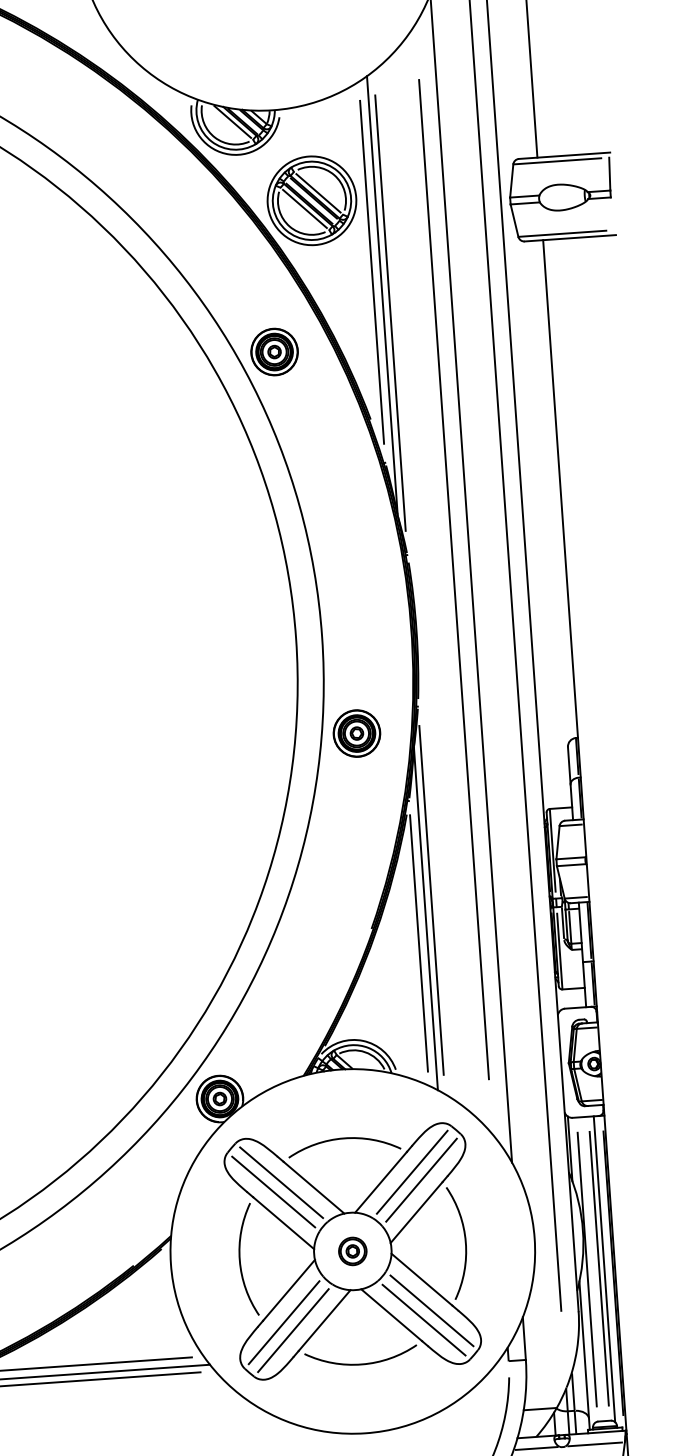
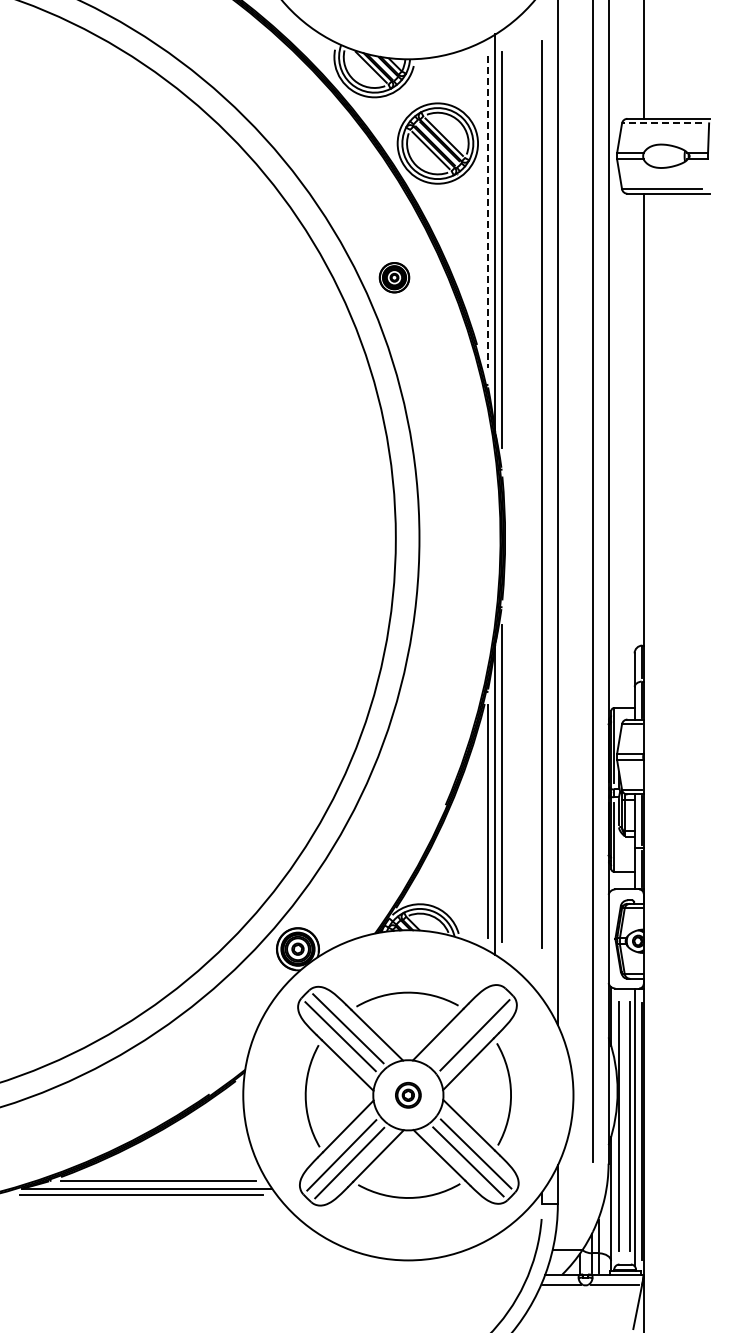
line: (557, 161) -> (662, 123), solid -> dashed
line: (371, 271) -> (487, 211), solid -> dashed
part: (274, 351) -> (394, 277), size x0.7
part: (356, 733) -> (444, 627), removed
line: (411, 1172) -> (466, 1027), removed

